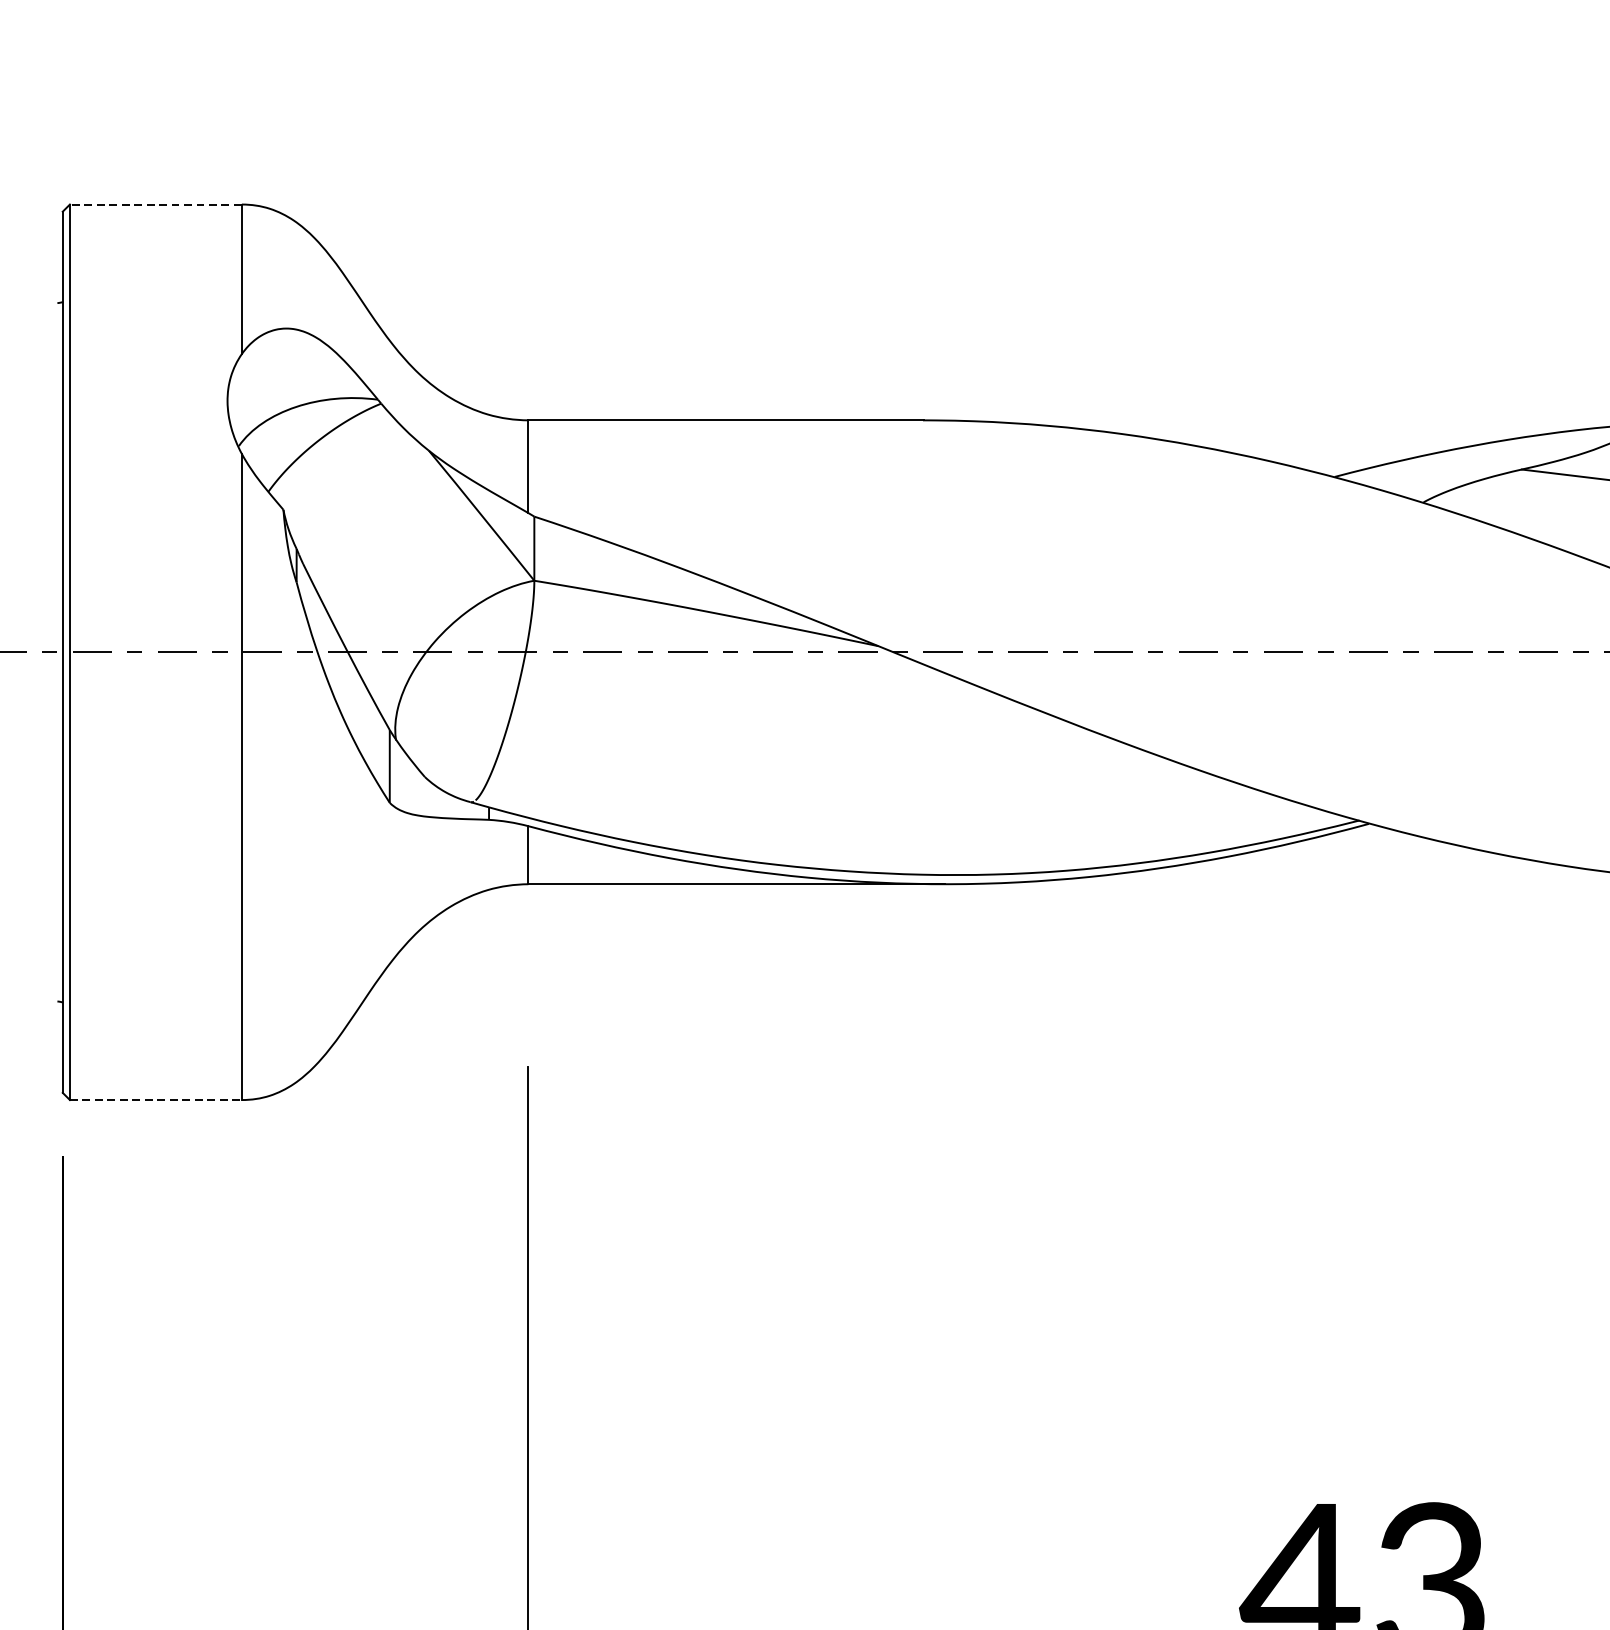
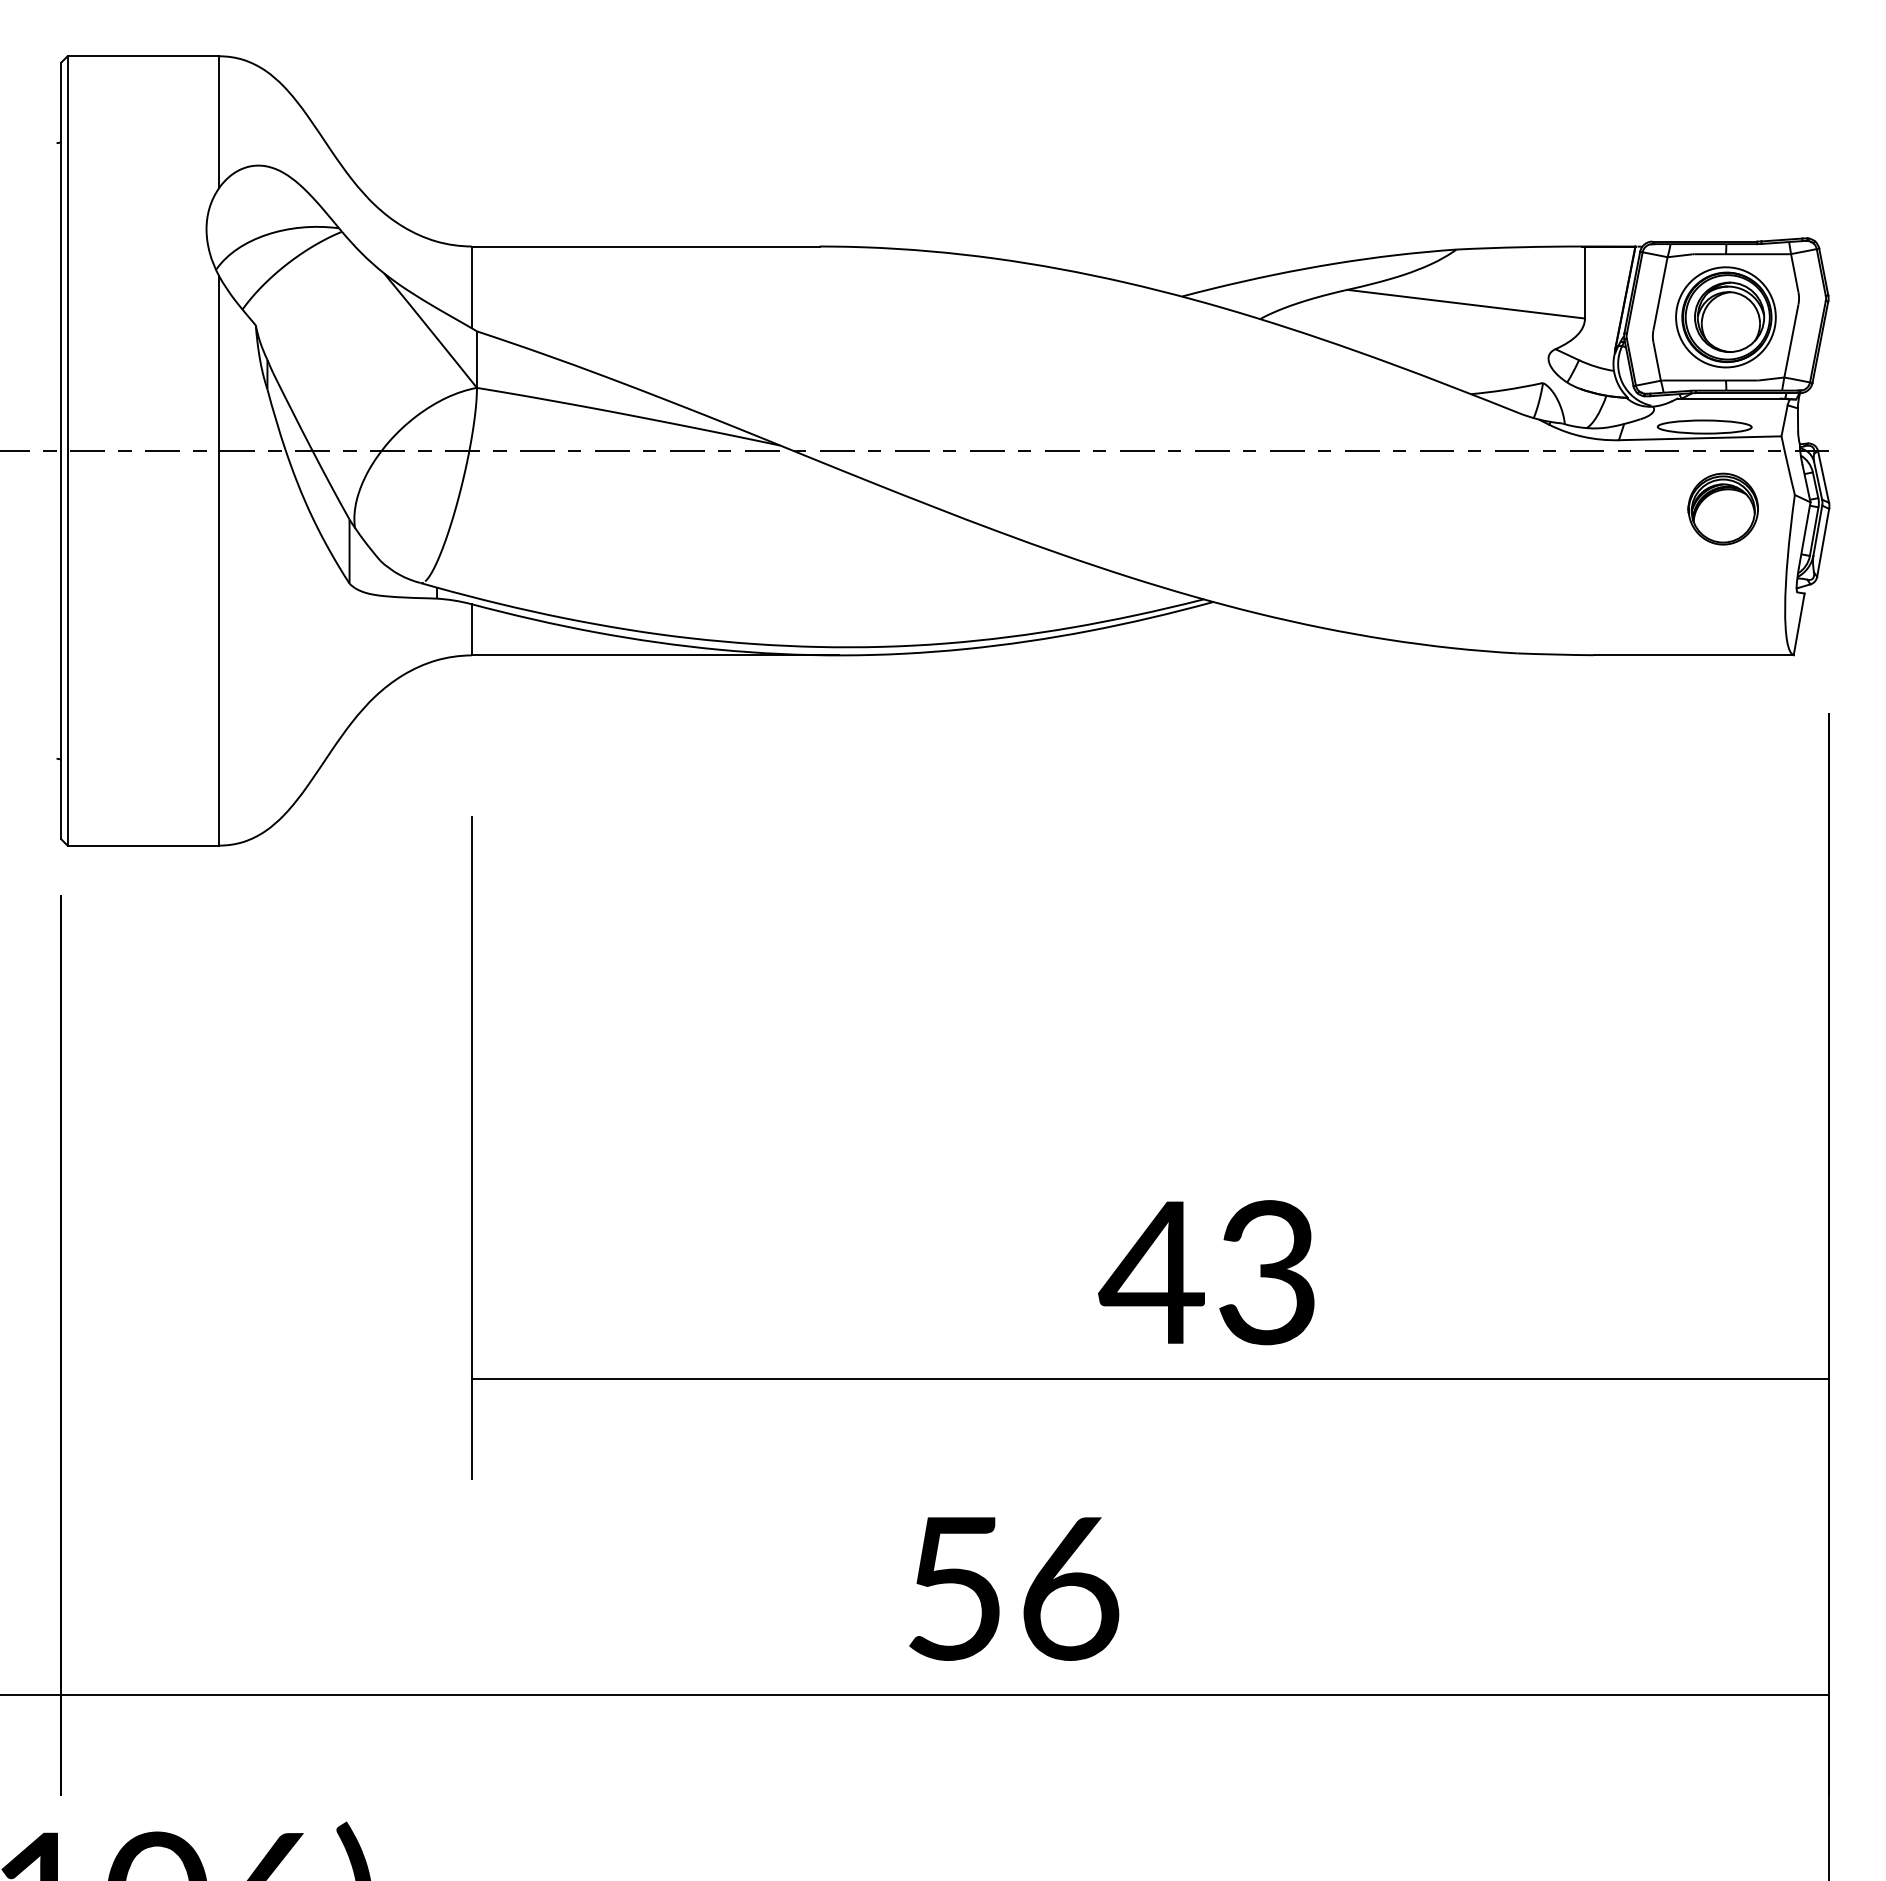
line: (156, 204) -> (143, 56), dashed -> solid
line: (156, 1099) -> (143, 845), dashed -> solid

